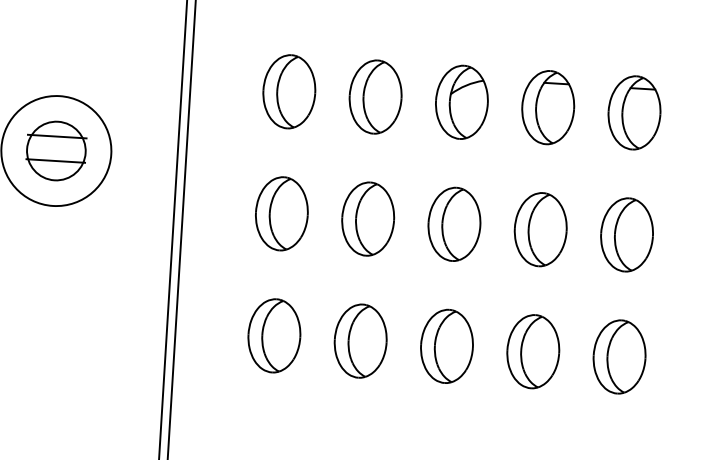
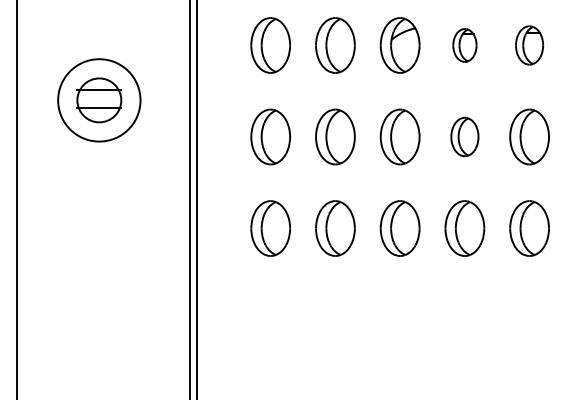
part: (547, 107) -> (464, 45), size x0.6
part: (634, 112) -> (529, 45), size x0.7
part: (540, 228) -> (464, 136), size x0.7

